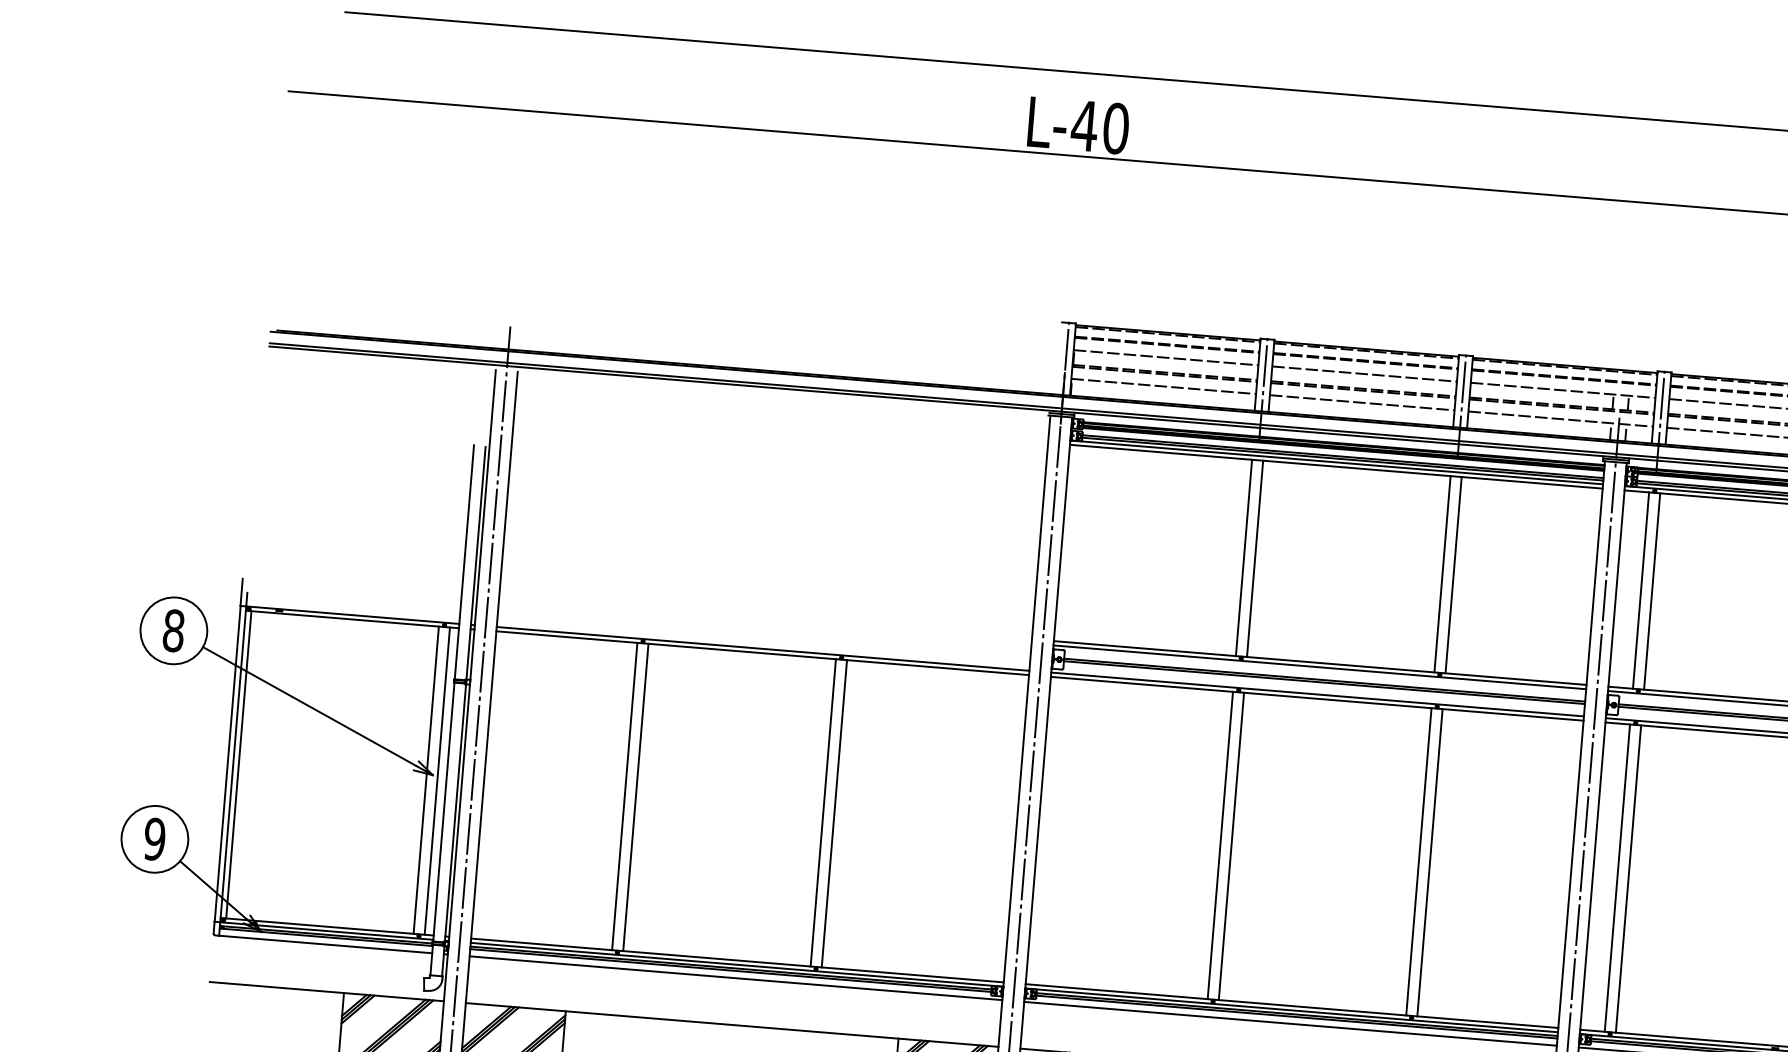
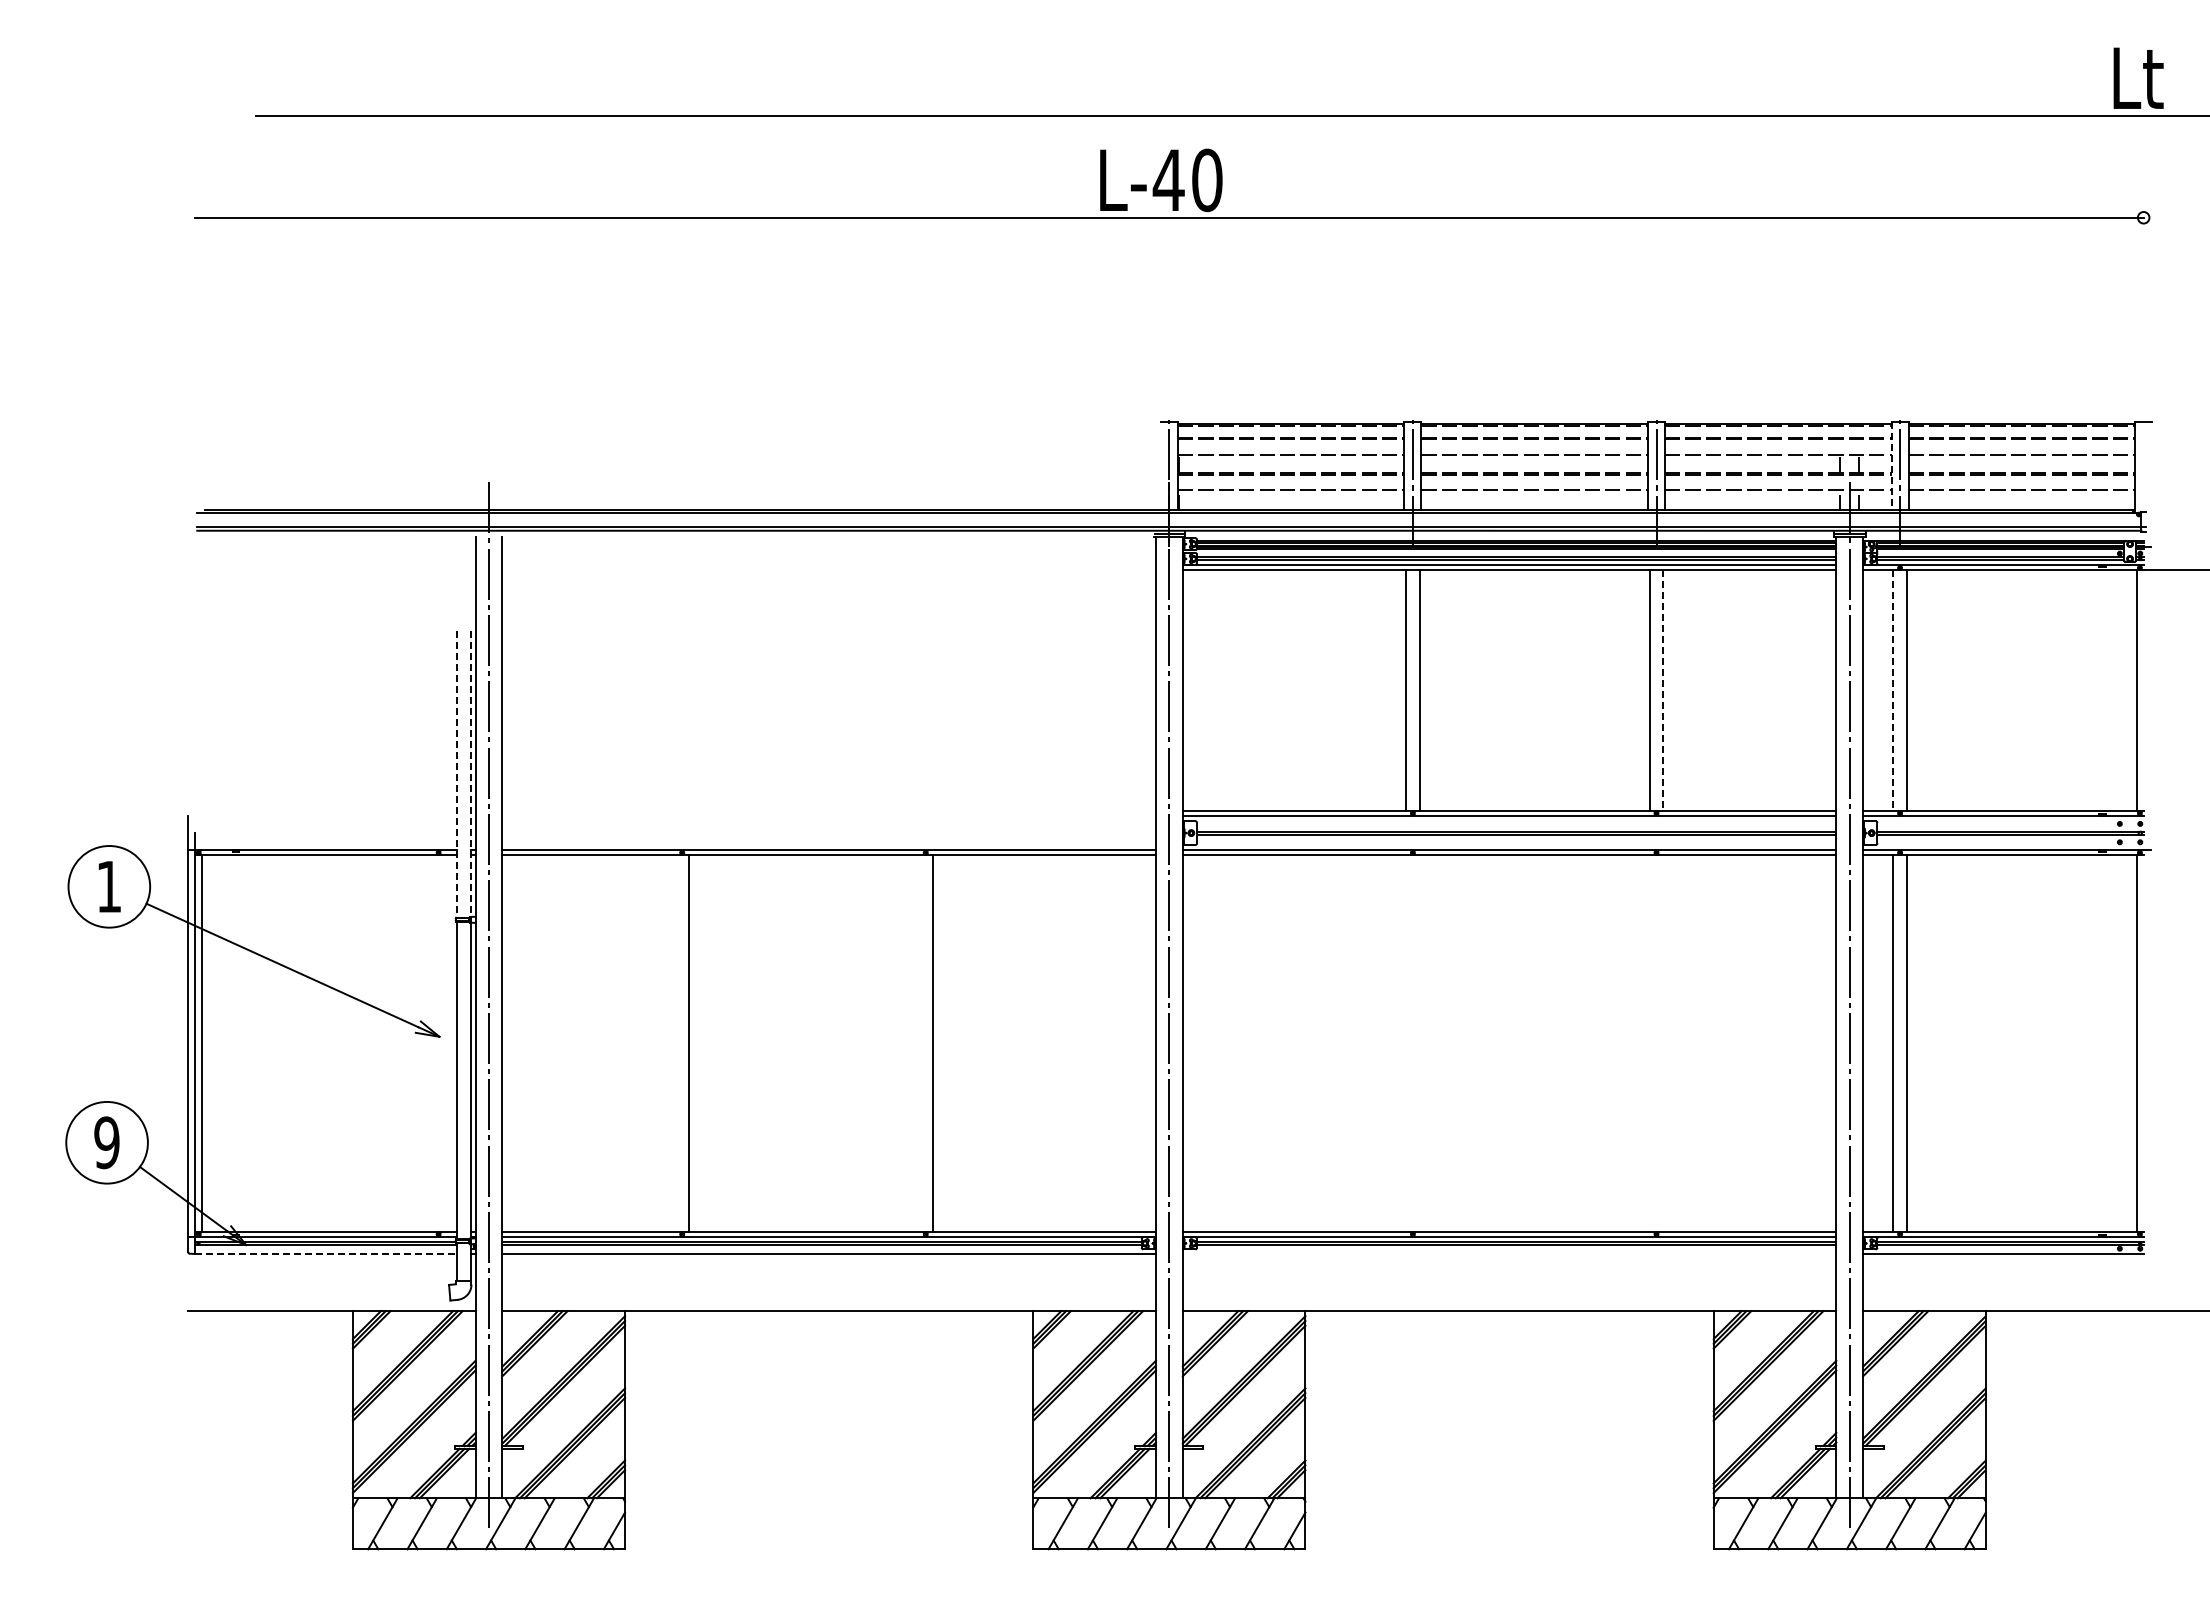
line: (1654, 407) -> (1891, 466), solid -> dashed
line: (464, 562) -> (456, 774), solid -> dashed
line: (475, 563) -> (470, 774), solid -> dashed
line: (1453, 575) -> (1663, 691), solid -> dashed
line: (1641, 591) -> (1893, 691), solid -> dashed
text: (173, 630) -> (108, 886), 8 -> 1
line: (425, 780) -> (431, 1043), removed
line: (437, 781) -> (445, 1043), removed
line: (624, 796) -> (675, 1043), removed
line: (823, 812) -> (919, 1043), removed
line: (1220, 845) -> (1406, 1043), removed
line: (1231, 846) -> (1419, 1043), removed
line: (1418, 861) -> (1649, 1043), removed
line: (1430, 862) -> (1663, 1043), removed
line: (325, 944) -> (325, 1253), solid -> dashed
line: (1290, 1023) -> (1509, 1253), removed

